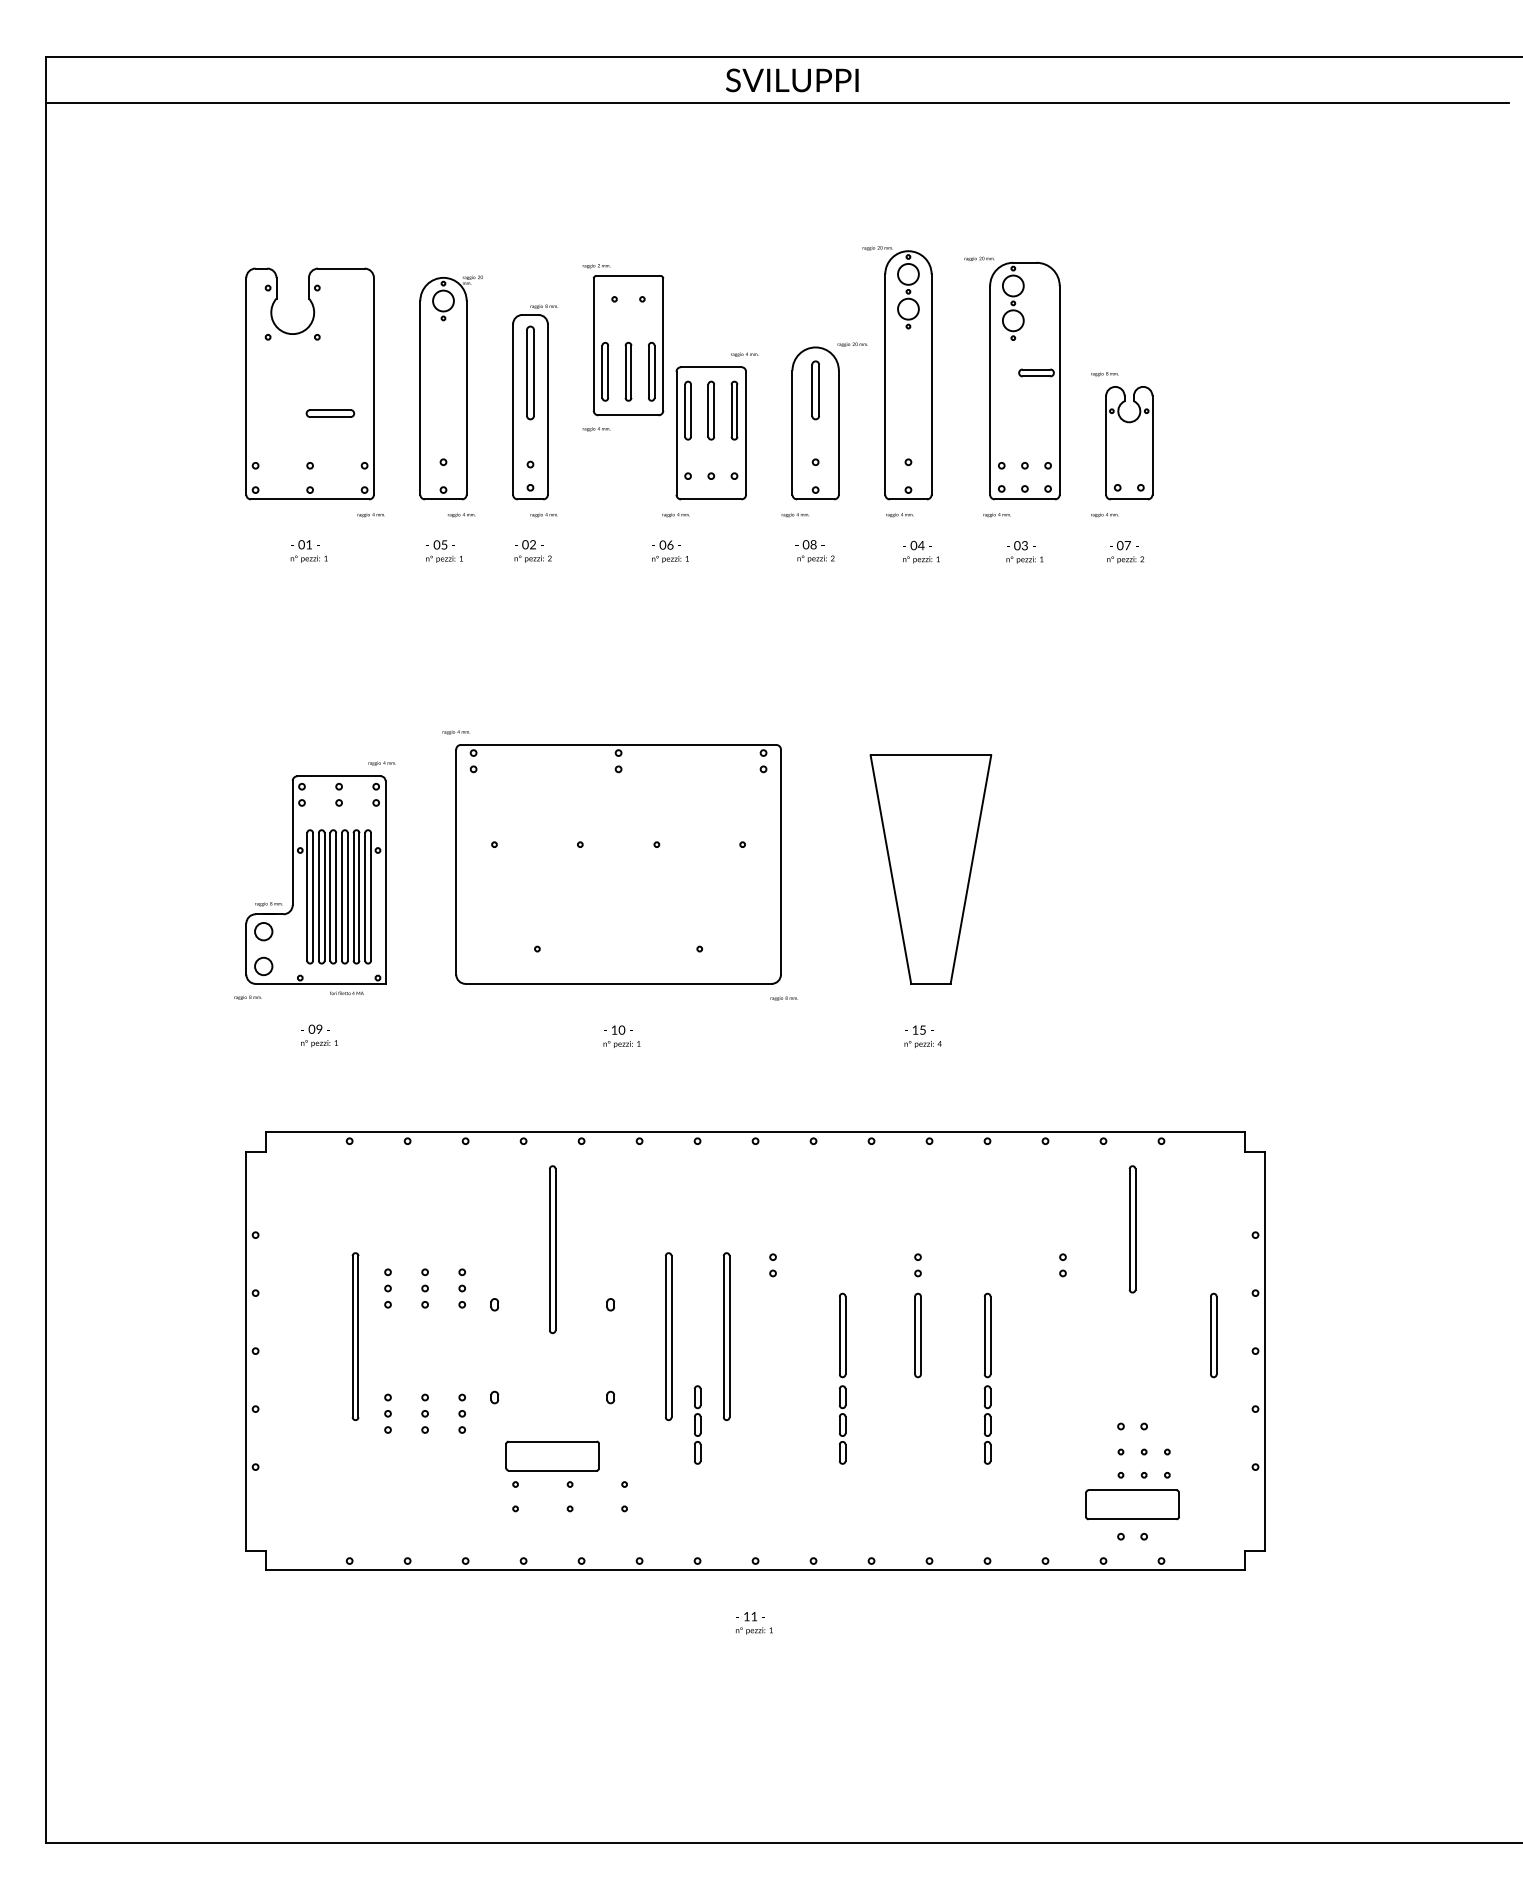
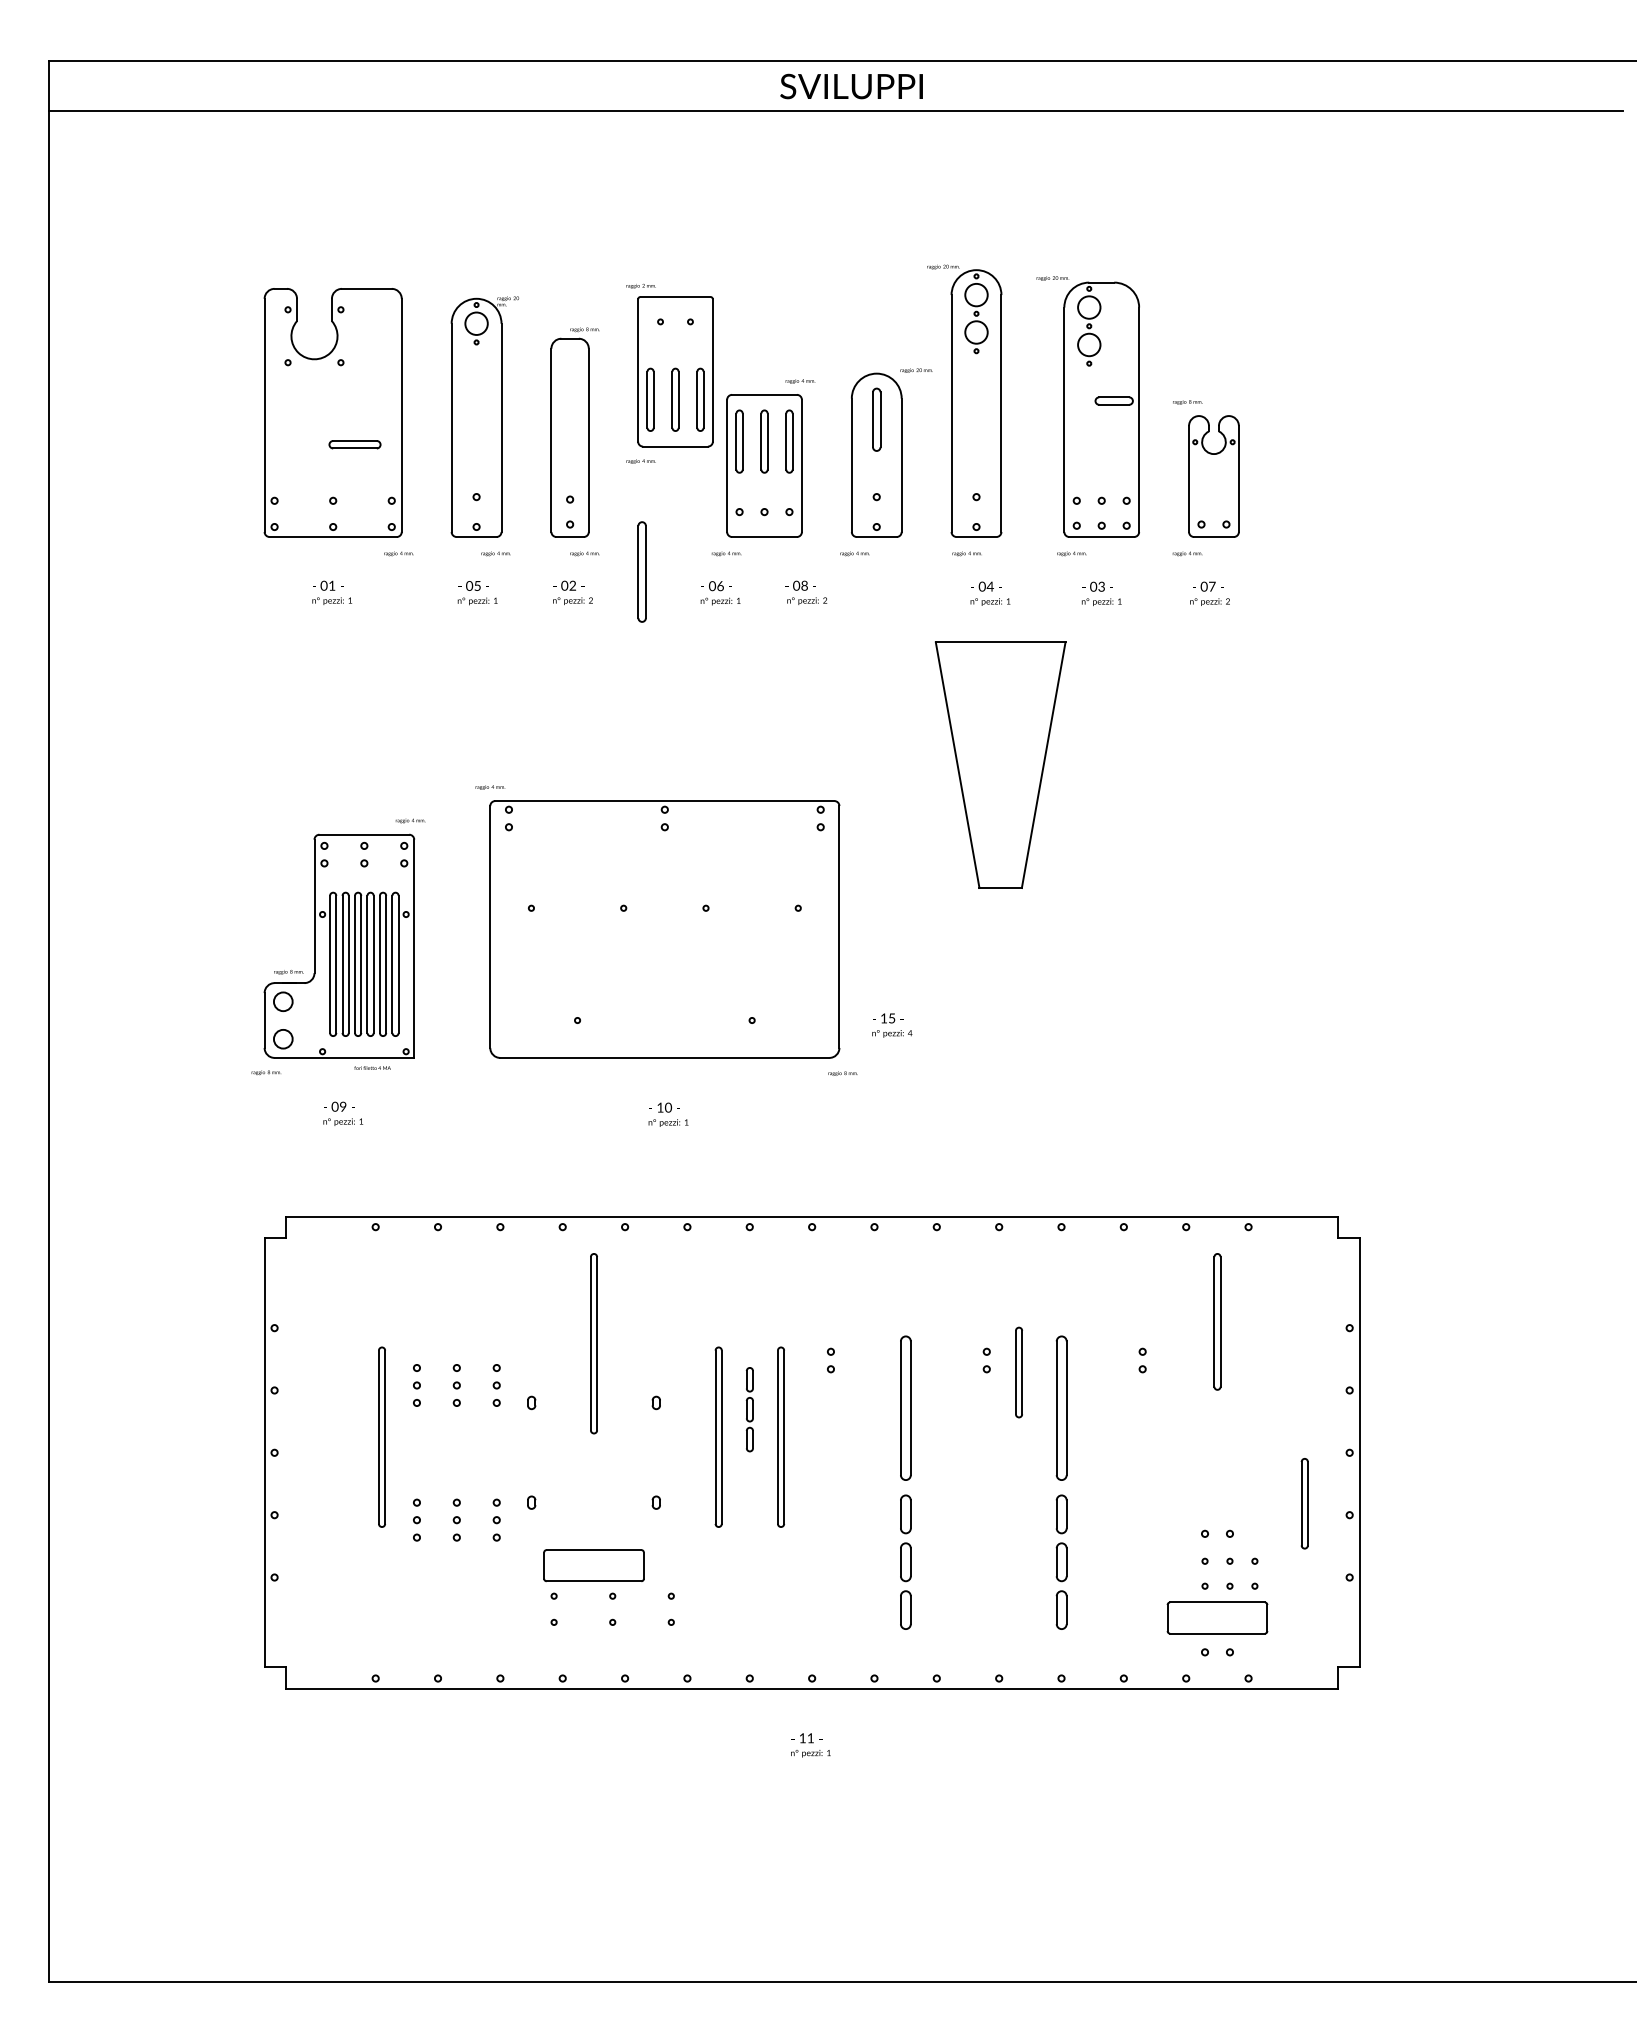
part: (530, 372) -> (642, 571), moved
text: (814, 551) -> (805, 593), moved
part: (930, 869) -> (1000, 765), moved
text: (922, 1036) -> (891, 1025), moved
part: (917, 1335) -> (1018, 1372), moved
part: (1213, 1335) -> (1304, 1503), moved
part: (842, 1378) -> (905, 1482), size x1.6
part: (987, 1378) -> (1061, 1482), size x1.6
part: (697, 1424) -> (749, 1409), moved

